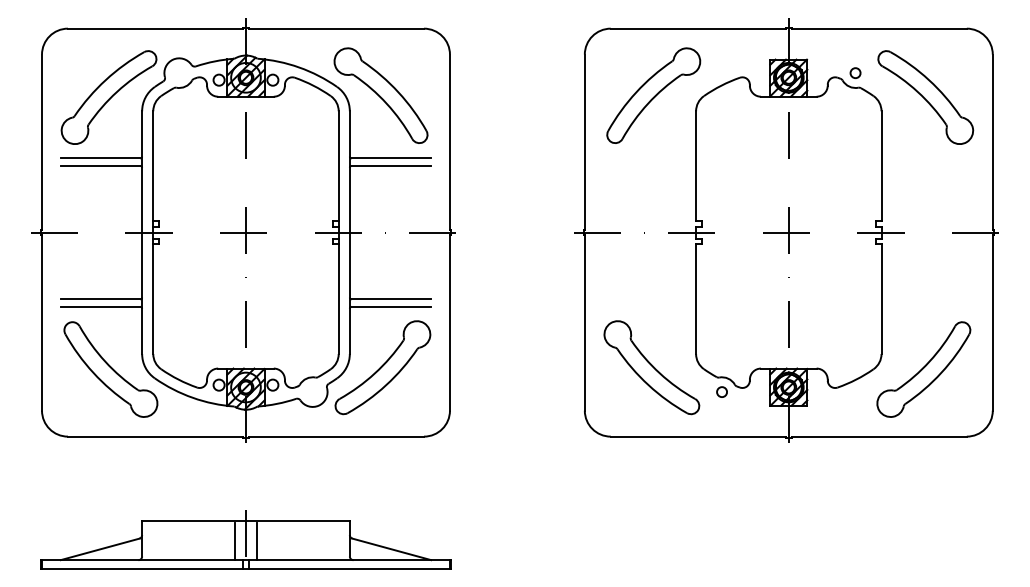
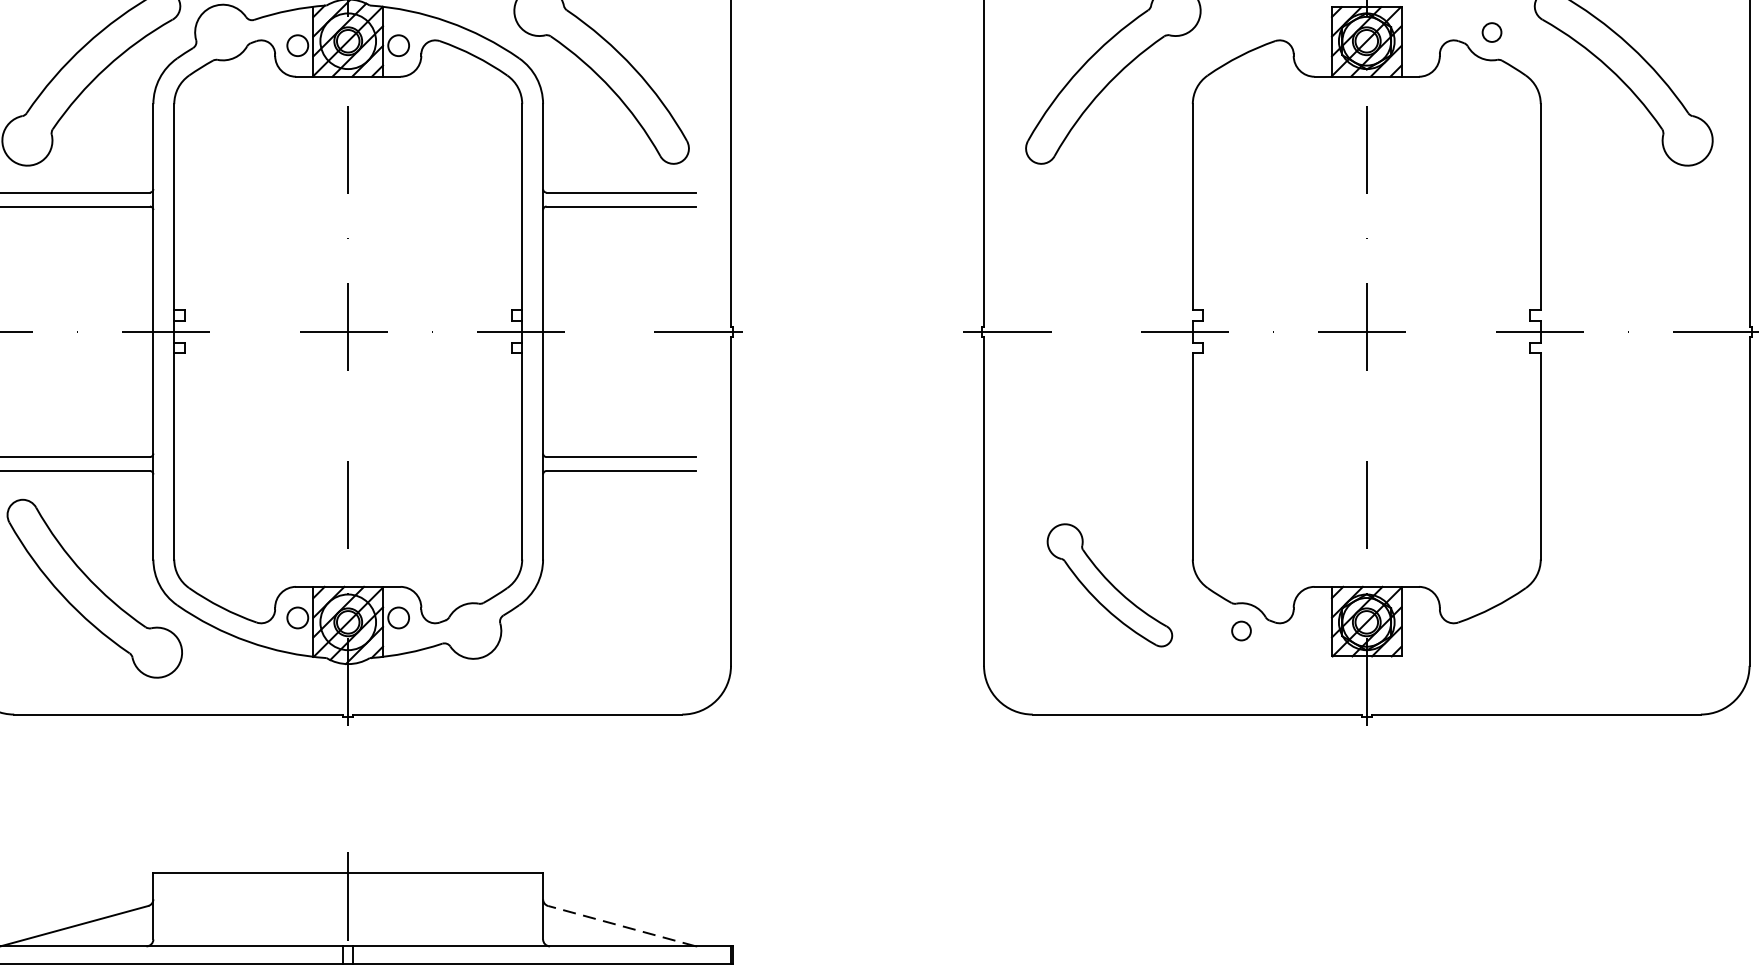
part: (382, 367) -> (604, 584), removed
part: (651, 367) -> (1109, 584), size x0.7
part: (923, 369) -> (1619, 588), removed
line: (234, 541) -> (326, 911), removed
line: (257, 541) -> (369, 911), removed
line: (391, 549) -> (621, 926), solid -> dashed

